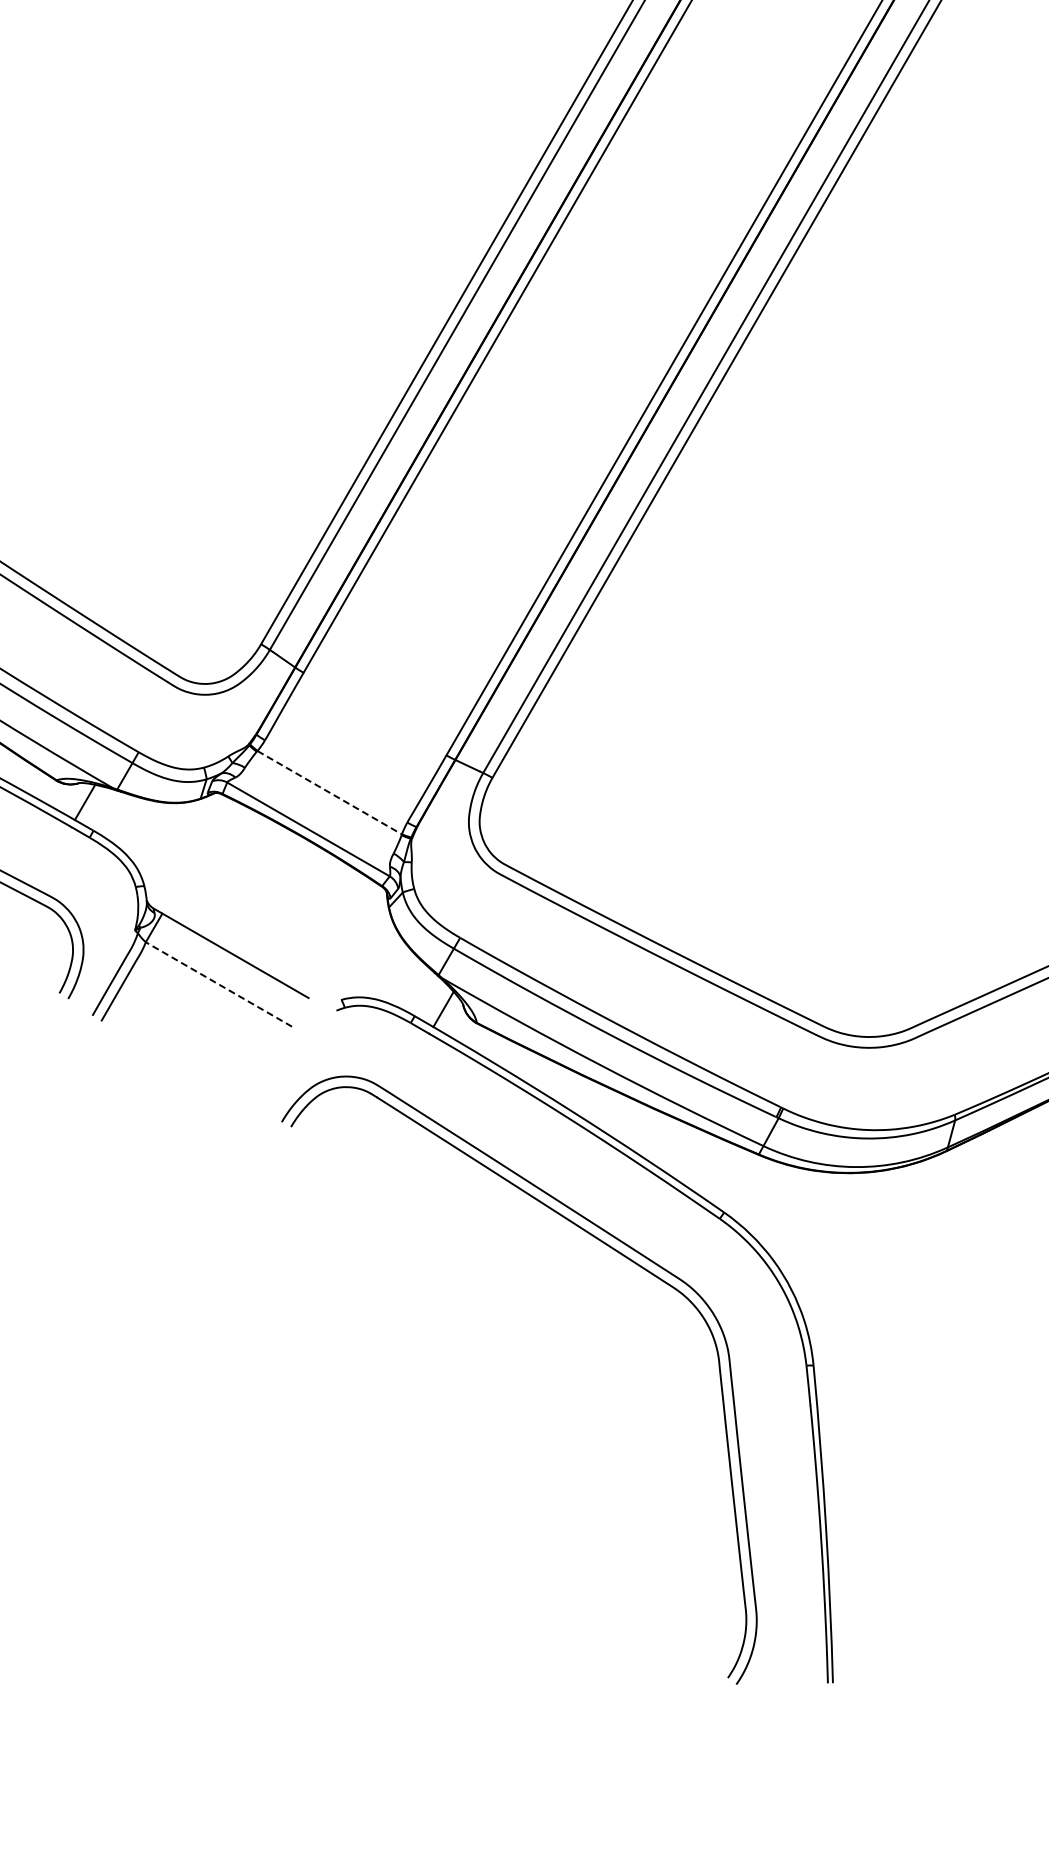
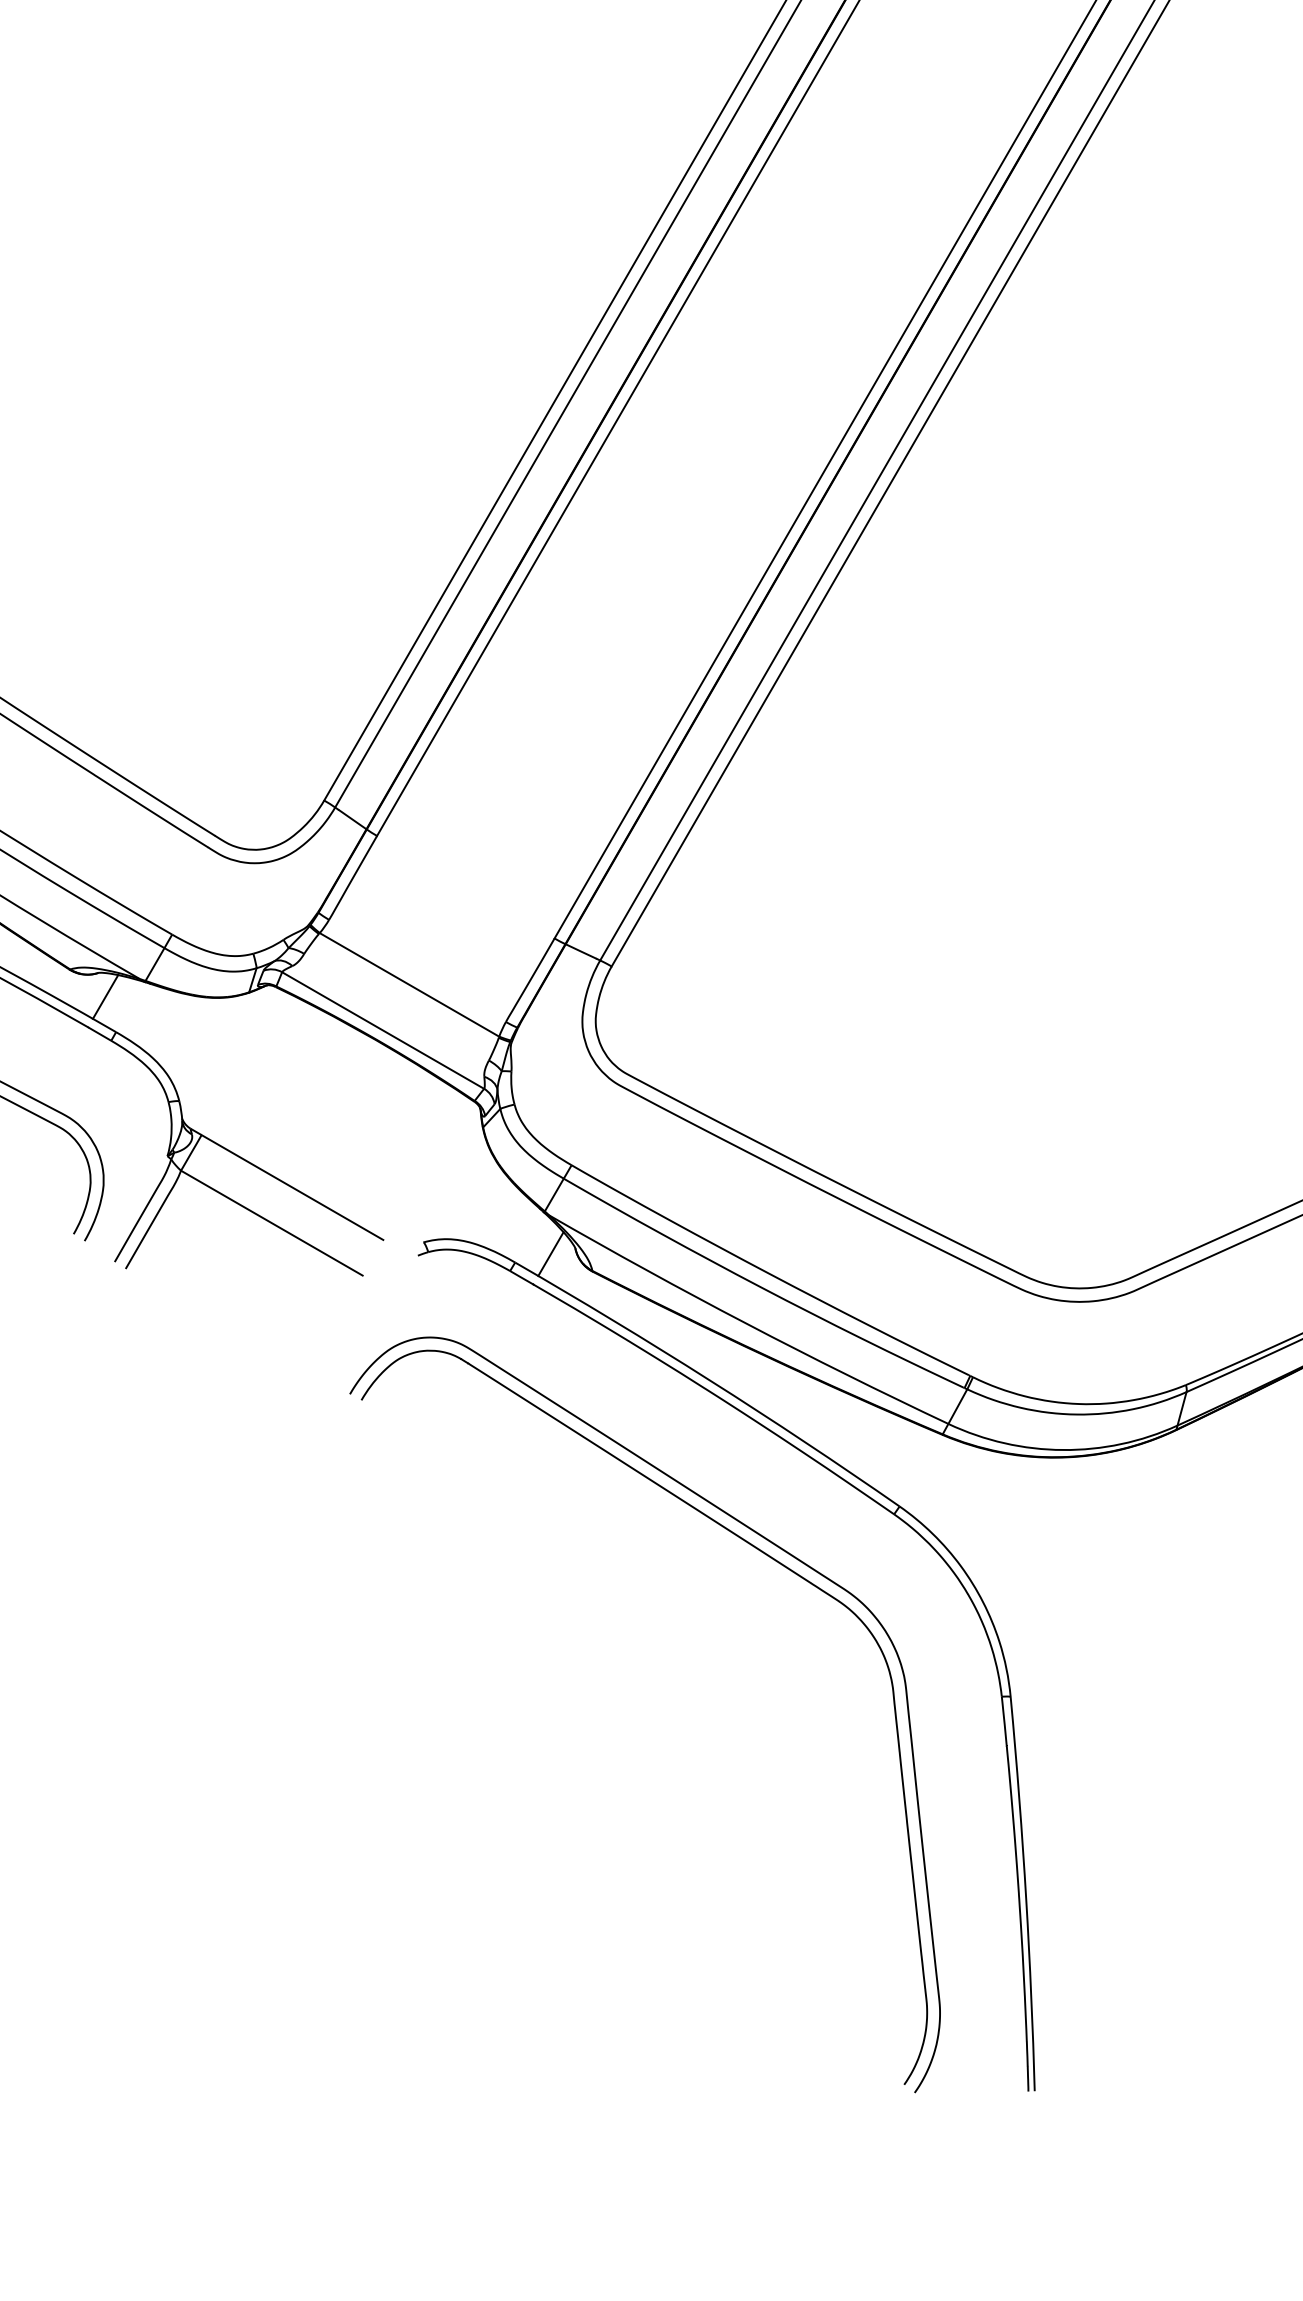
line: (330, 792) -> (410, 984), dashed -> solid
line: (218, 984) -> (271, 1223), dashed -> solid

